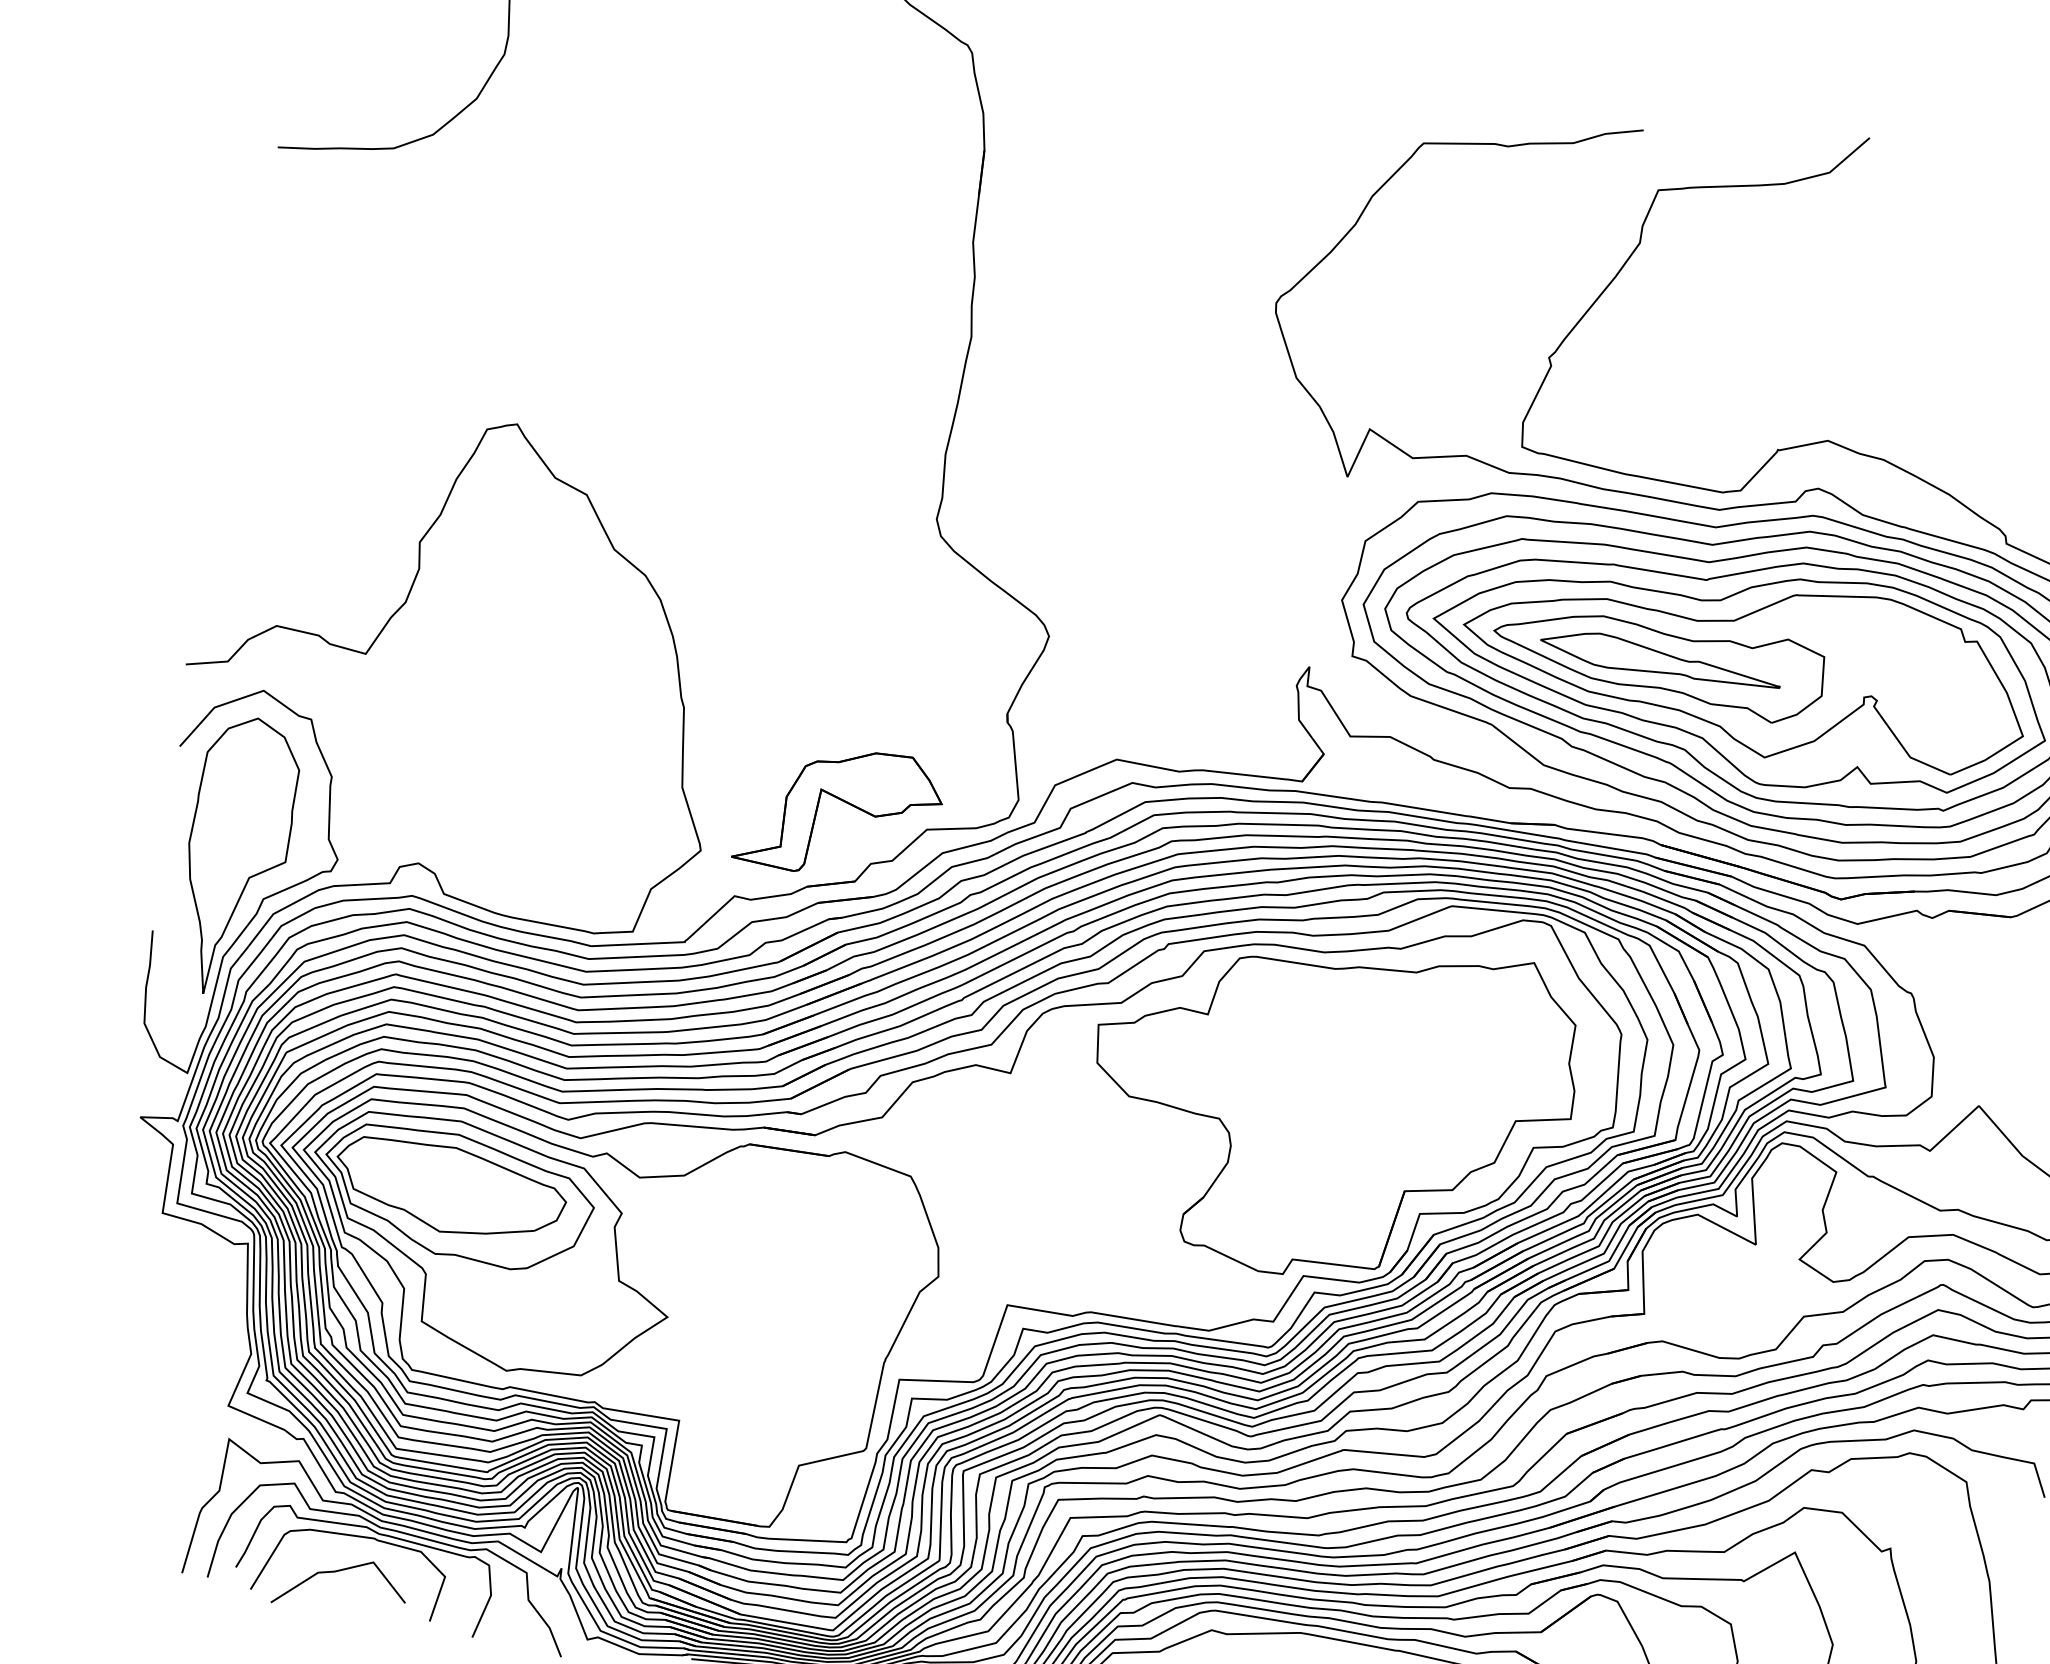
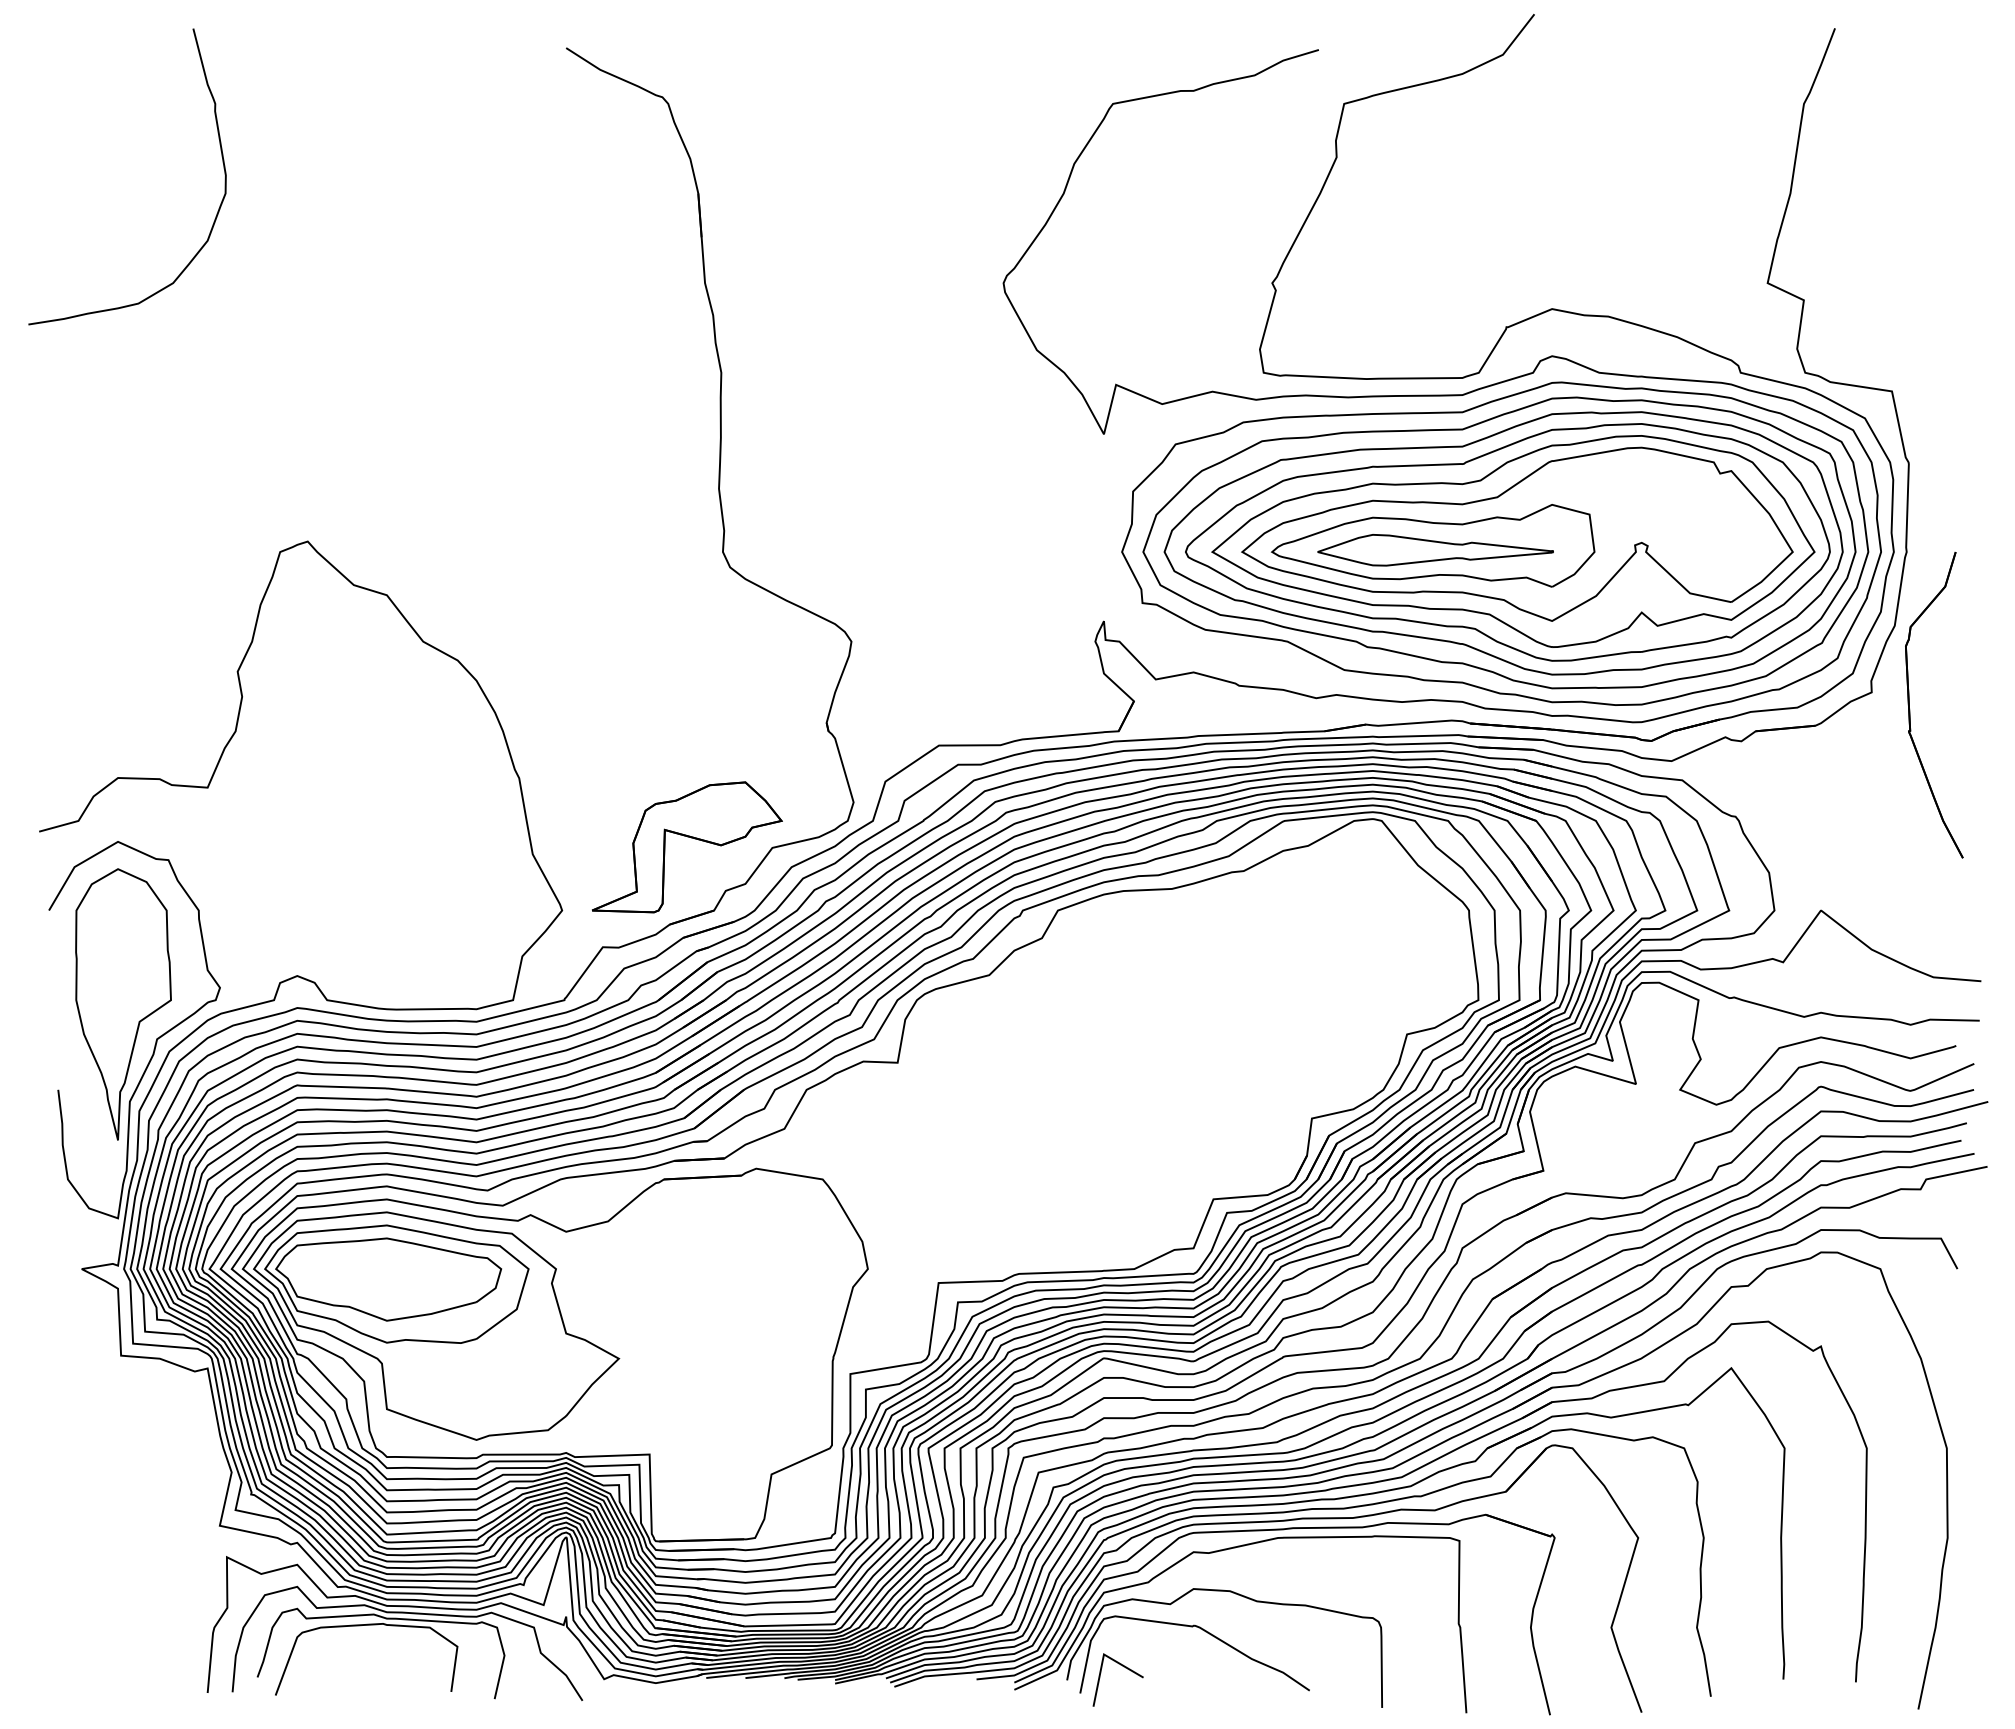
part: (1328, 1103) -> (1204, 1031), removed
line: (340, 1571) -> (357, 1661), removed

